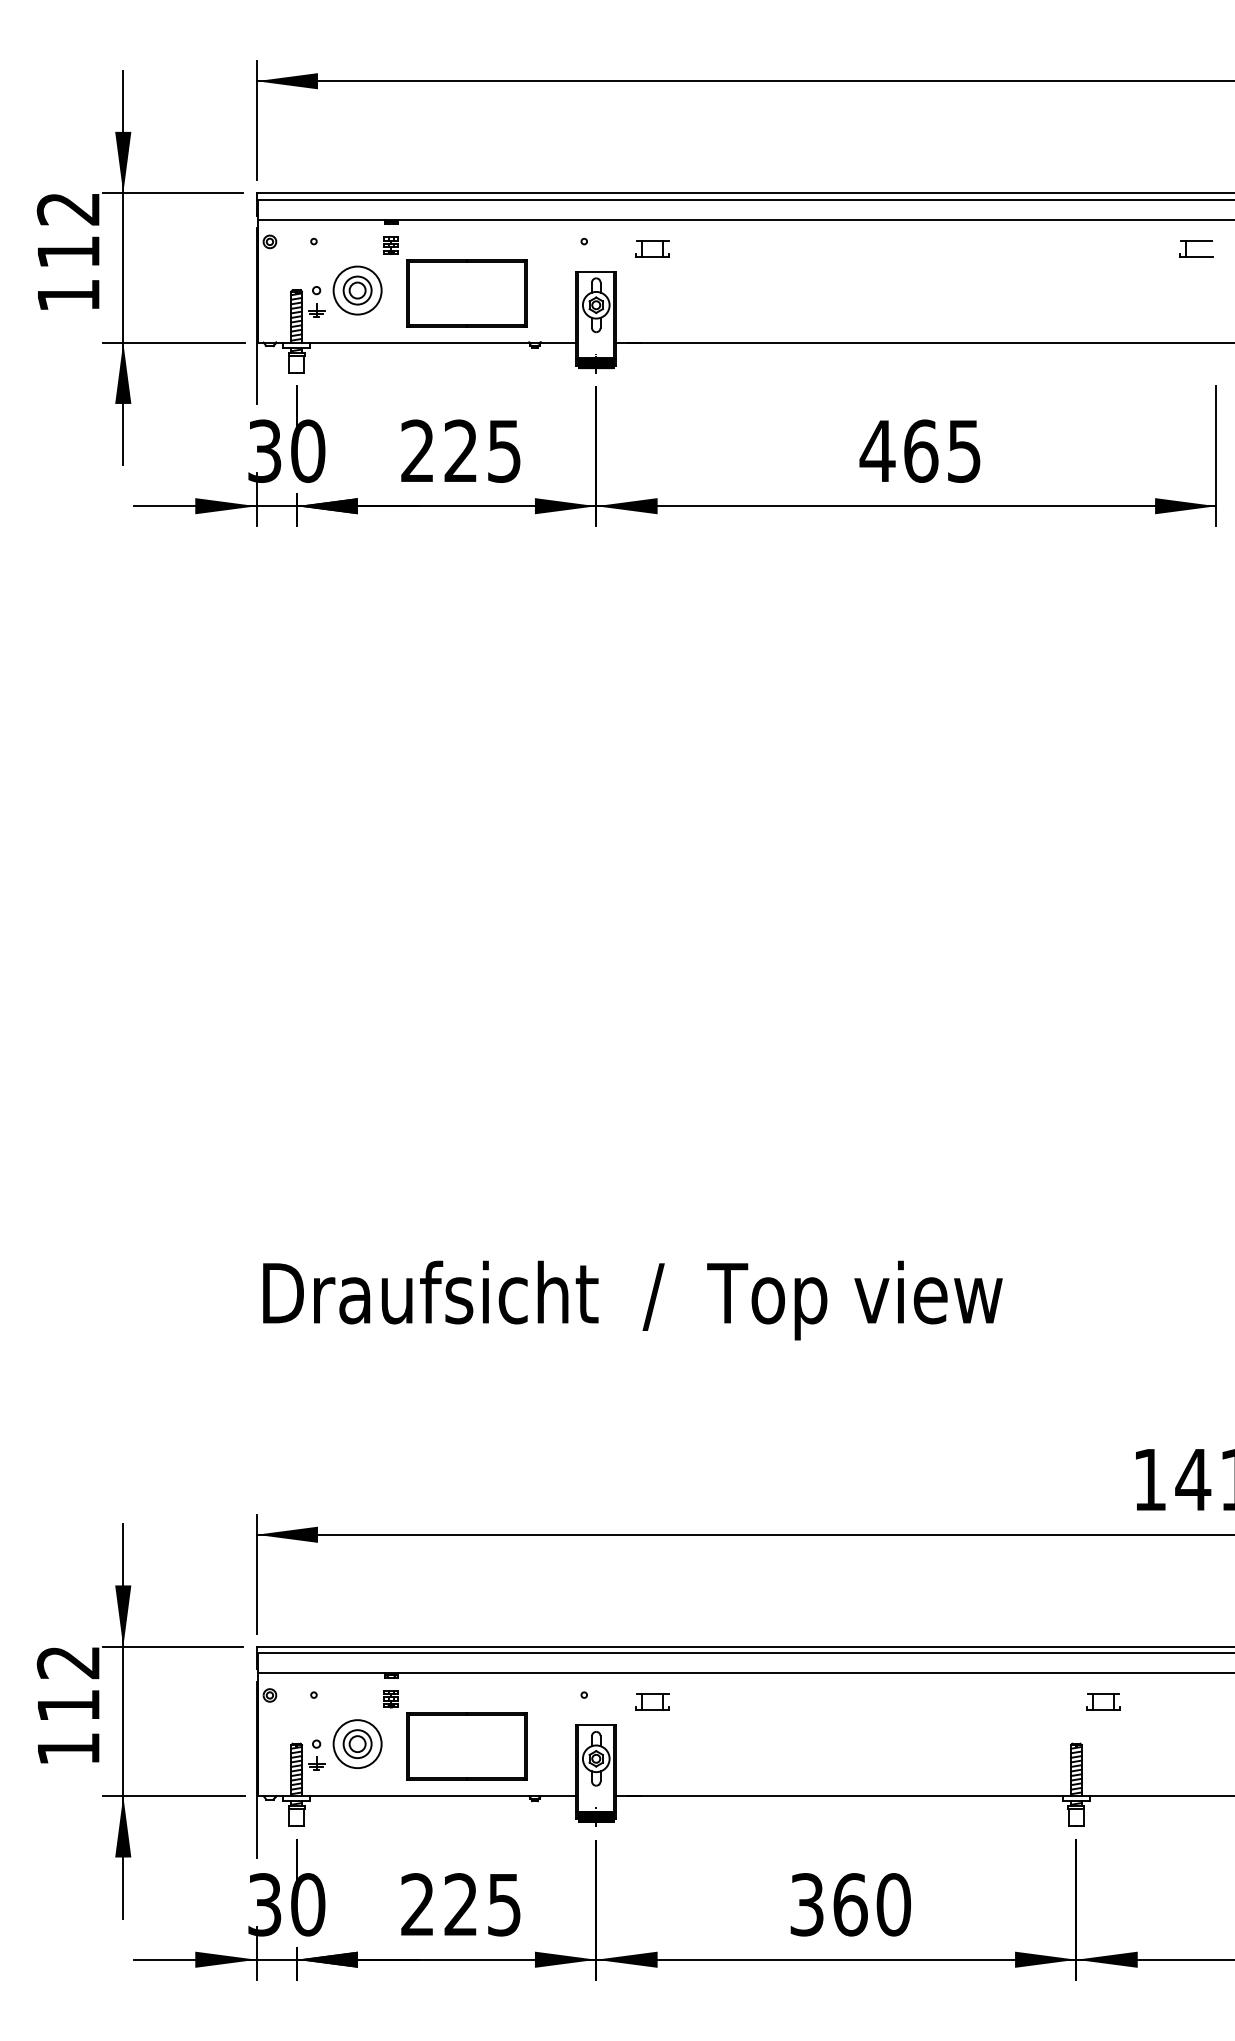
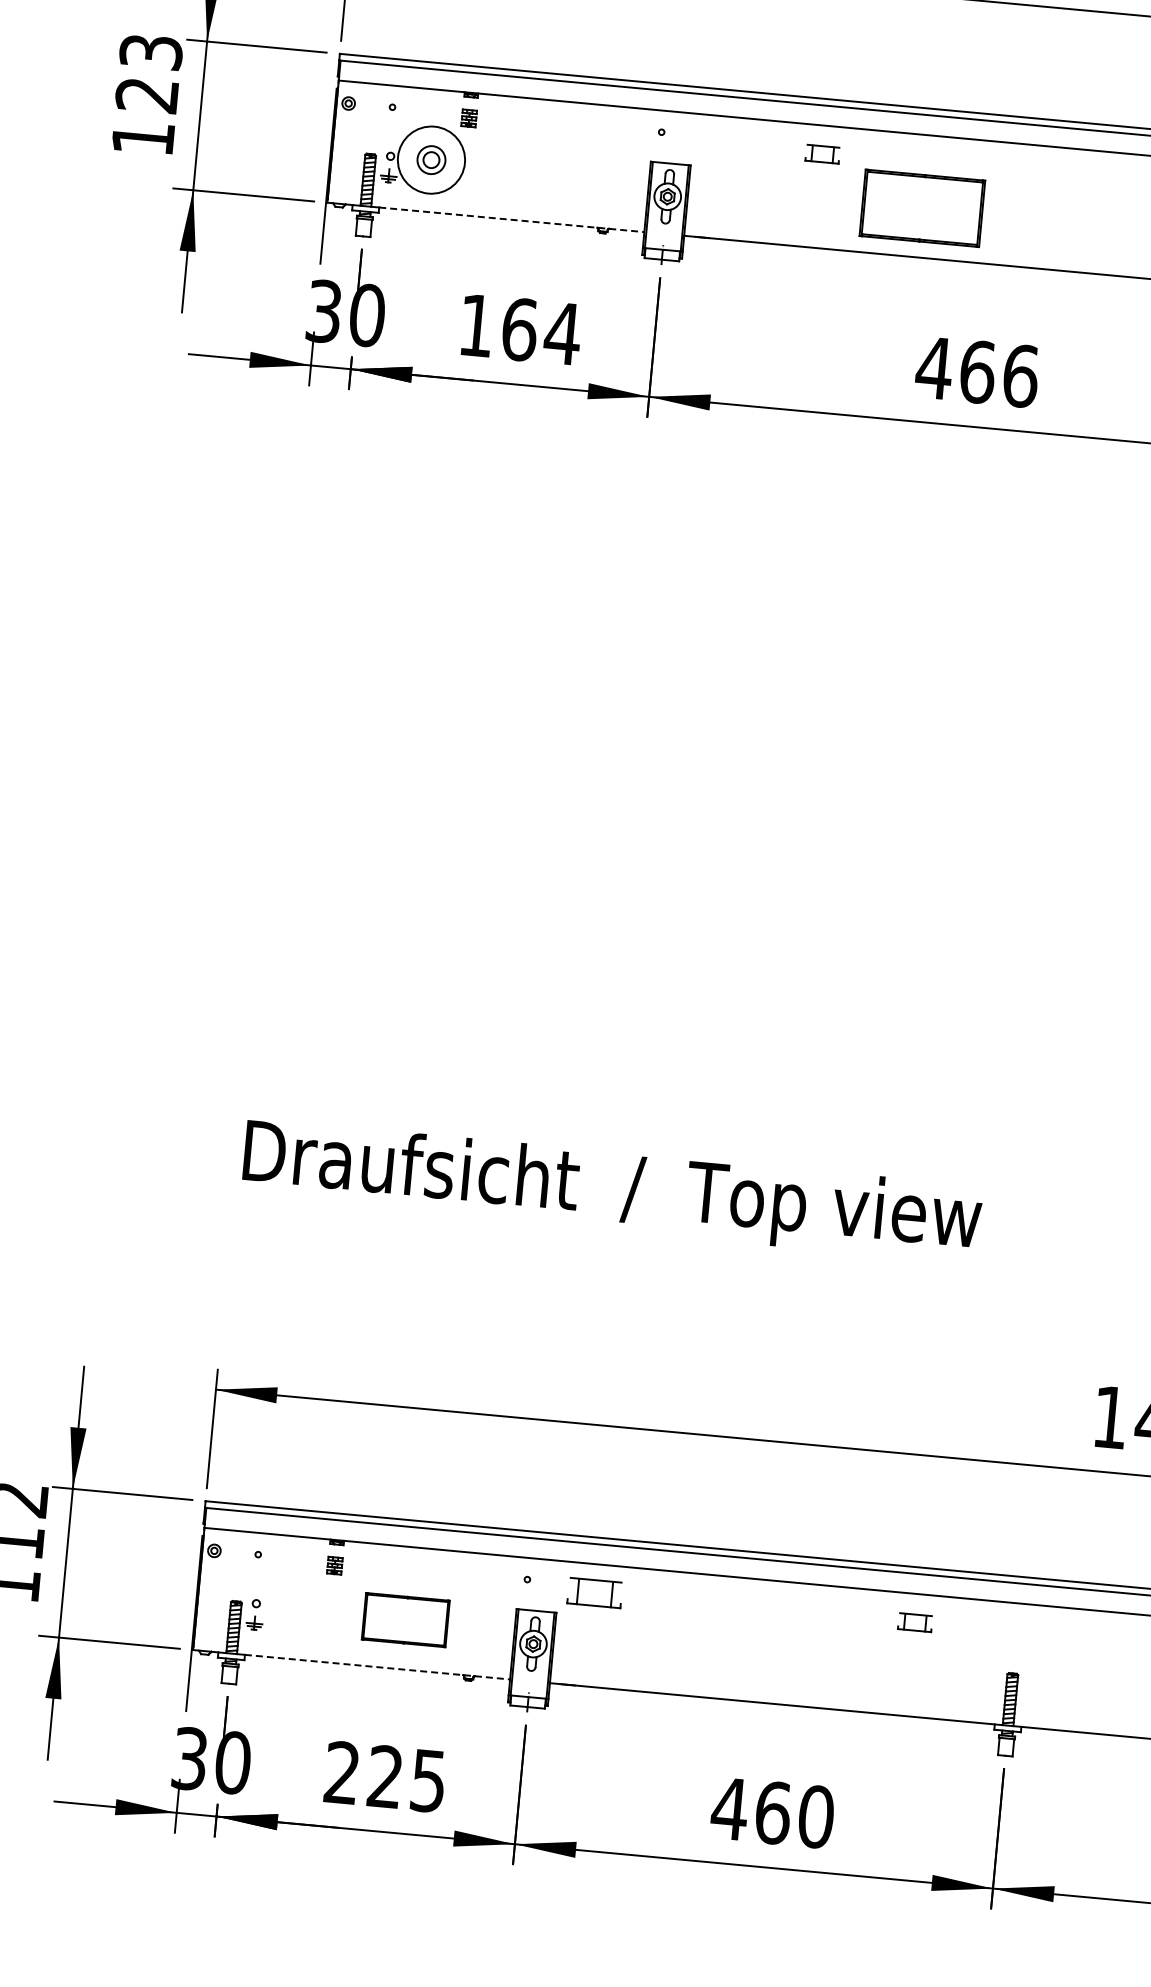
text: (68, 230) -> (149, 73), 112 -> 123
part: (652, 248) -> (822, 154), moved
circle: (357, 290) -> (431, 160), size x1.4
part: (466, 293) -> (921, 208), moved
line: (443, 342) -> (512, 219), solid -> dashed
hatch: (595, 363) -> (661, 254), removed
text: (461, 450) -> (520, 328), 225 -> 164
text: (964, 450) -> (1020, 375), 465 -> 466
part: (652, 1701) -> (594, 1592), size x1.6
part: (1103, 1701) -> (915, 1621), moved
part: (357, 1743) -> (297, 1606), removed
part: (466, 1746) -> (405, 1619), size x0.7
line: (443, 1796) -> (377, 1667), solid -> dashed
hatch: (595, 1817) -> (527, 1702), removed
text: (807, 1904) -> (730, 1808), 360 -> 460

